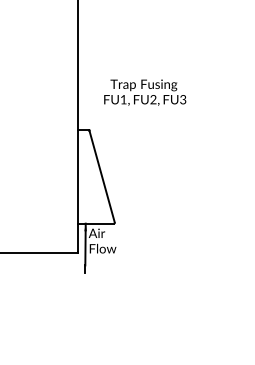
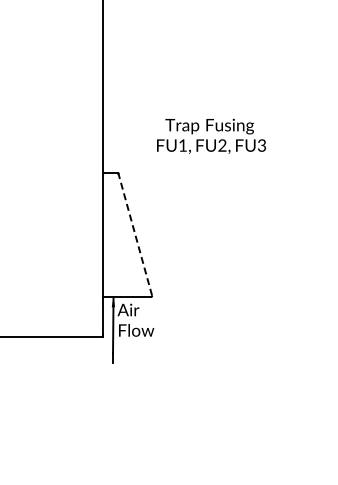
text: (145, 92) -> (211, 135), moved
line: (102, 176) -> (135, 234), solid -> dashed

